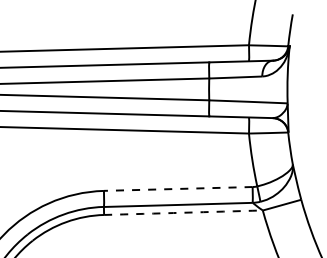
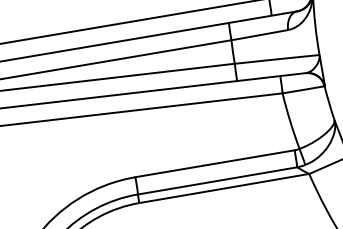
line: (177, 188) -> (214, 163), dashed -> solid
arc: (183, 212) -> (224, 188), dashed -> solid

